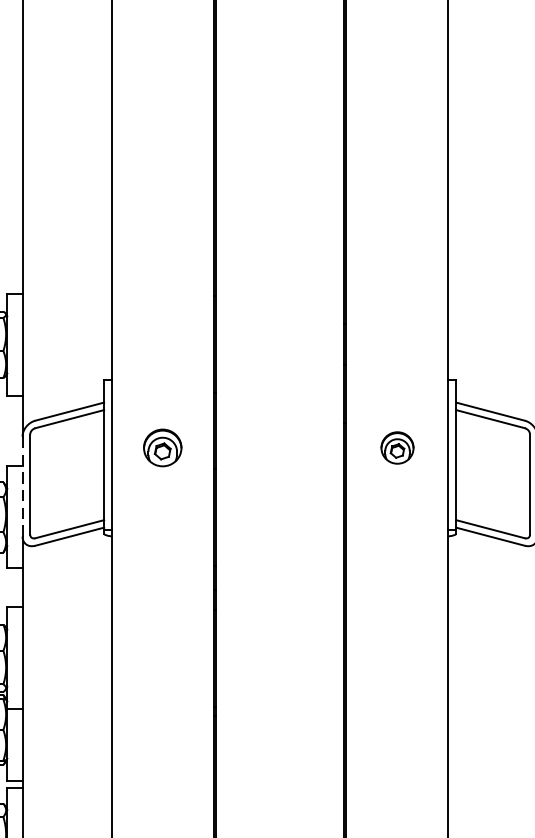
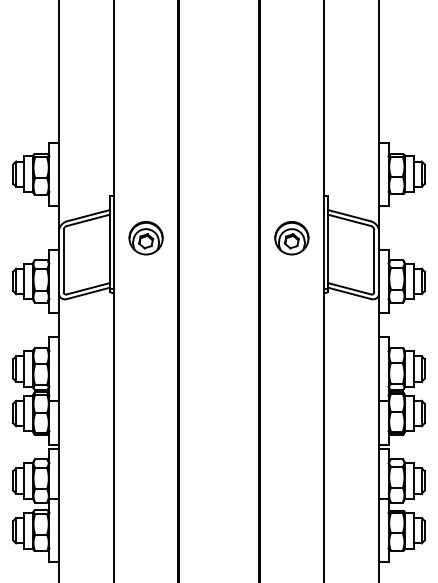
part: (161, 448) -> (145, 238), size x1.43
part: (396, 448) -> (291, 238), size x1.67
line: (21, 485) -> (58, 261), dashed -> solid

